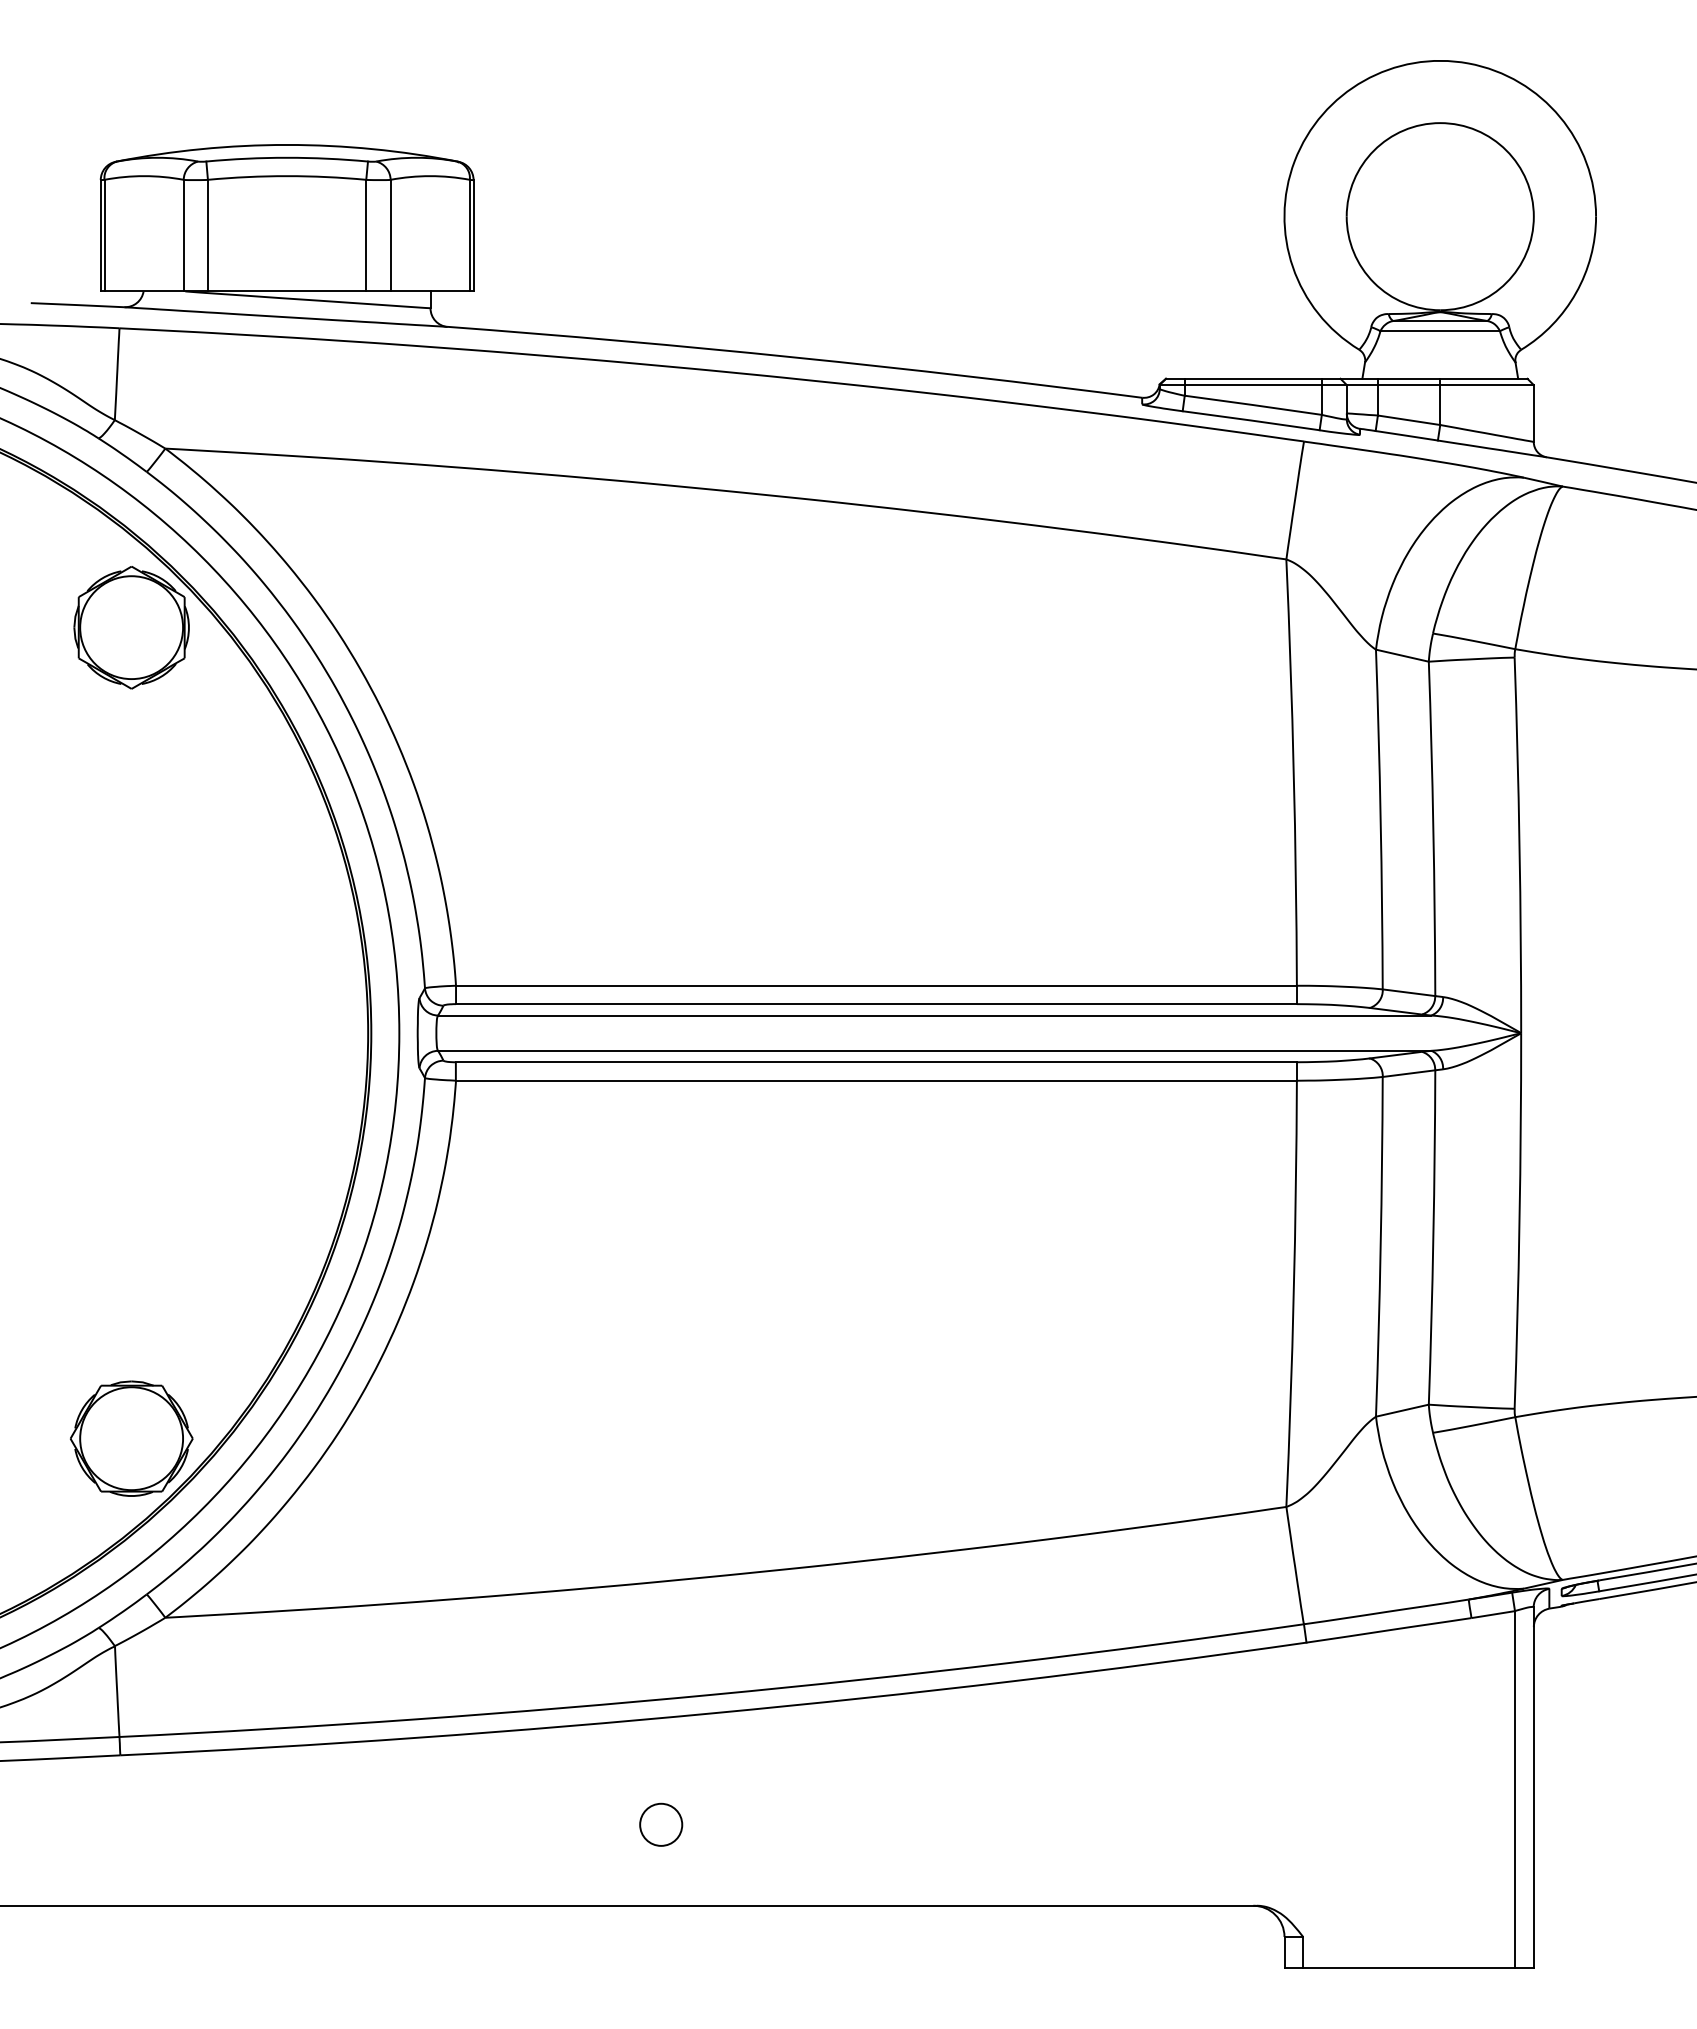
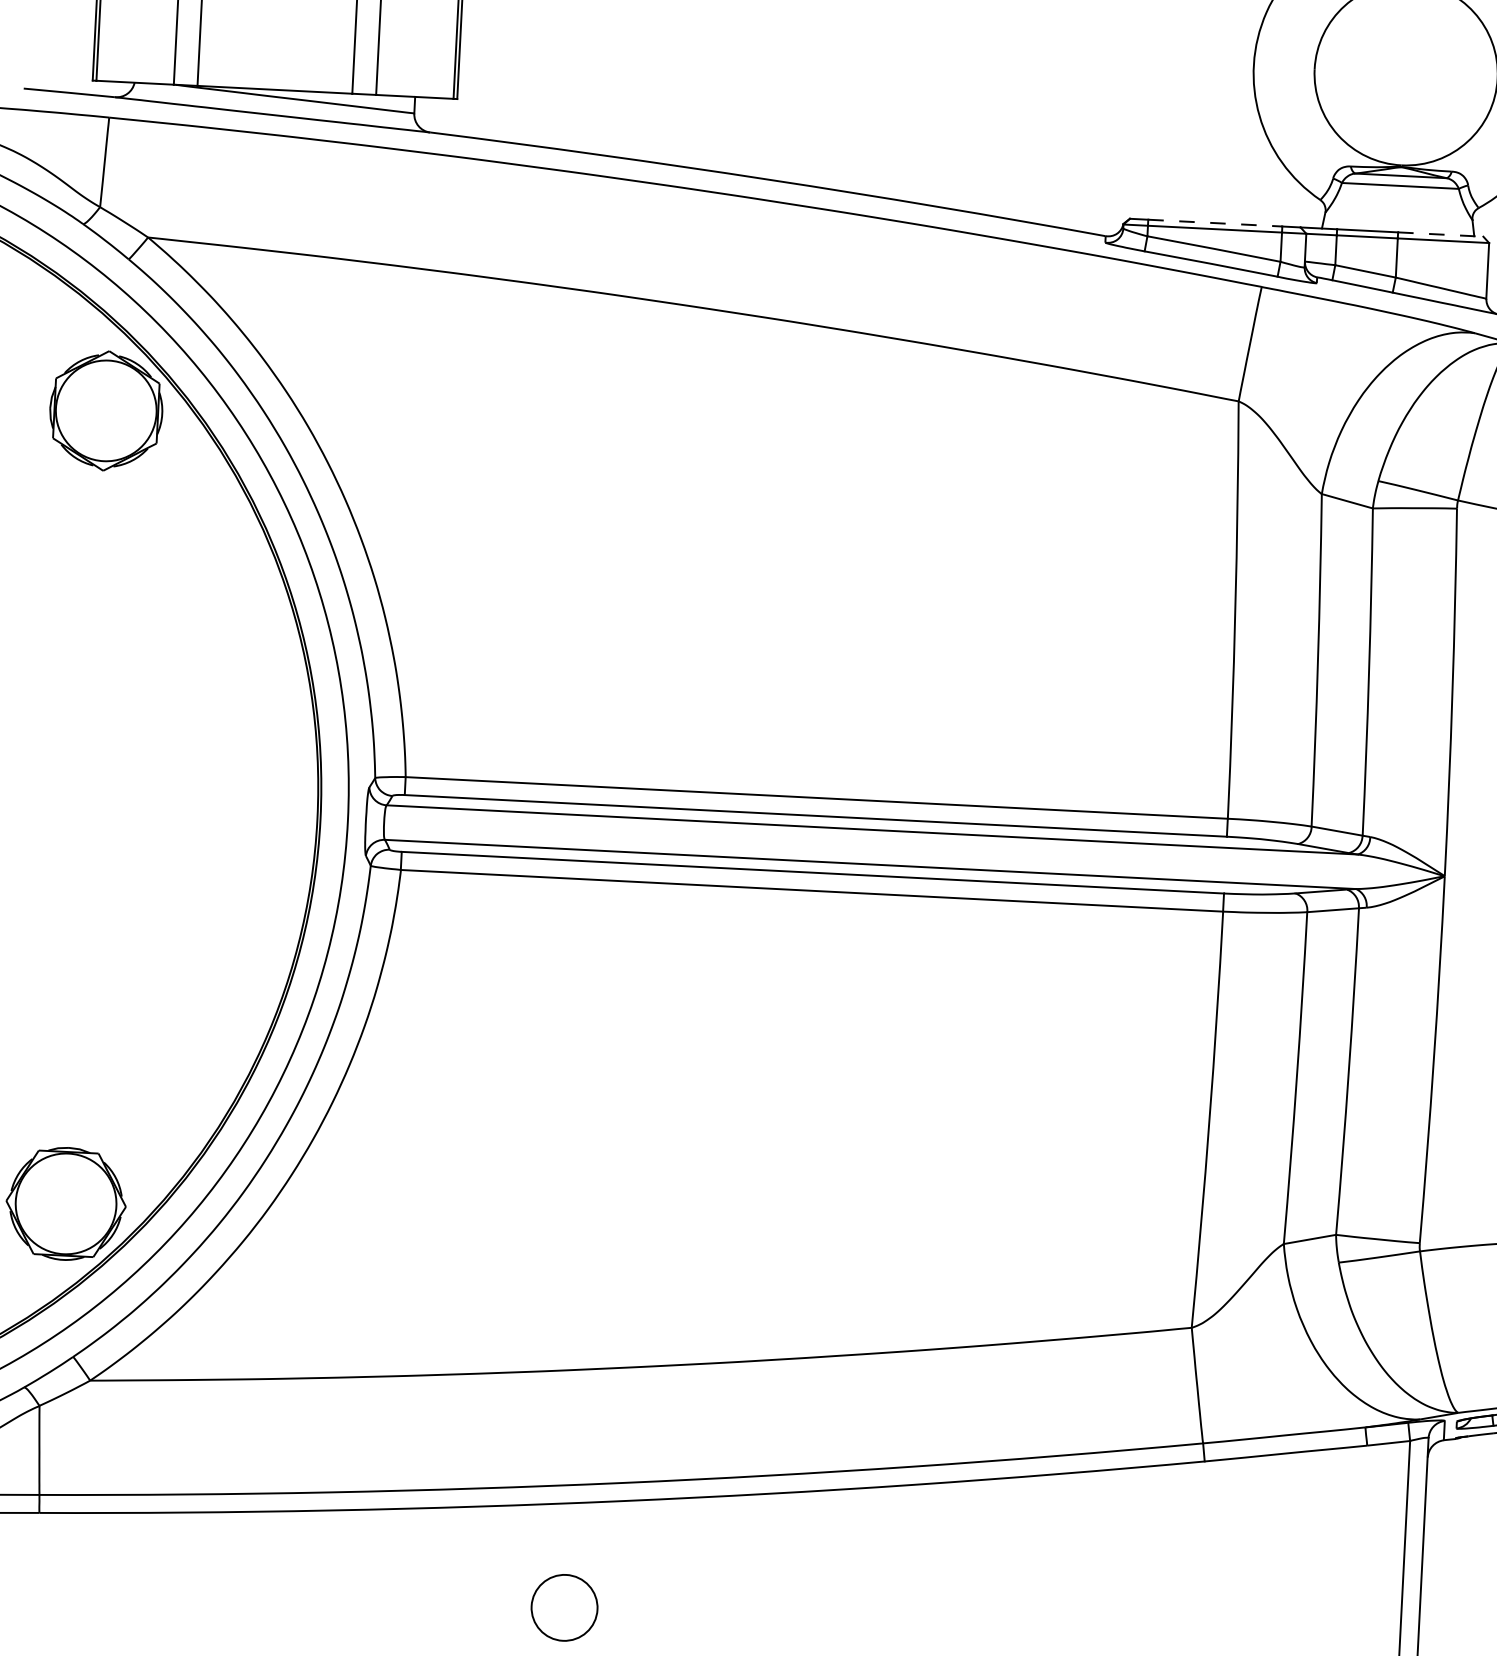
line: (1253, 378) -> (1215, 222), solid -> dashed
line: (1483, 378) -> (1440, 234), solid -> dashed
circle: (661, 1824) -> (565, 1607), size x1.6

